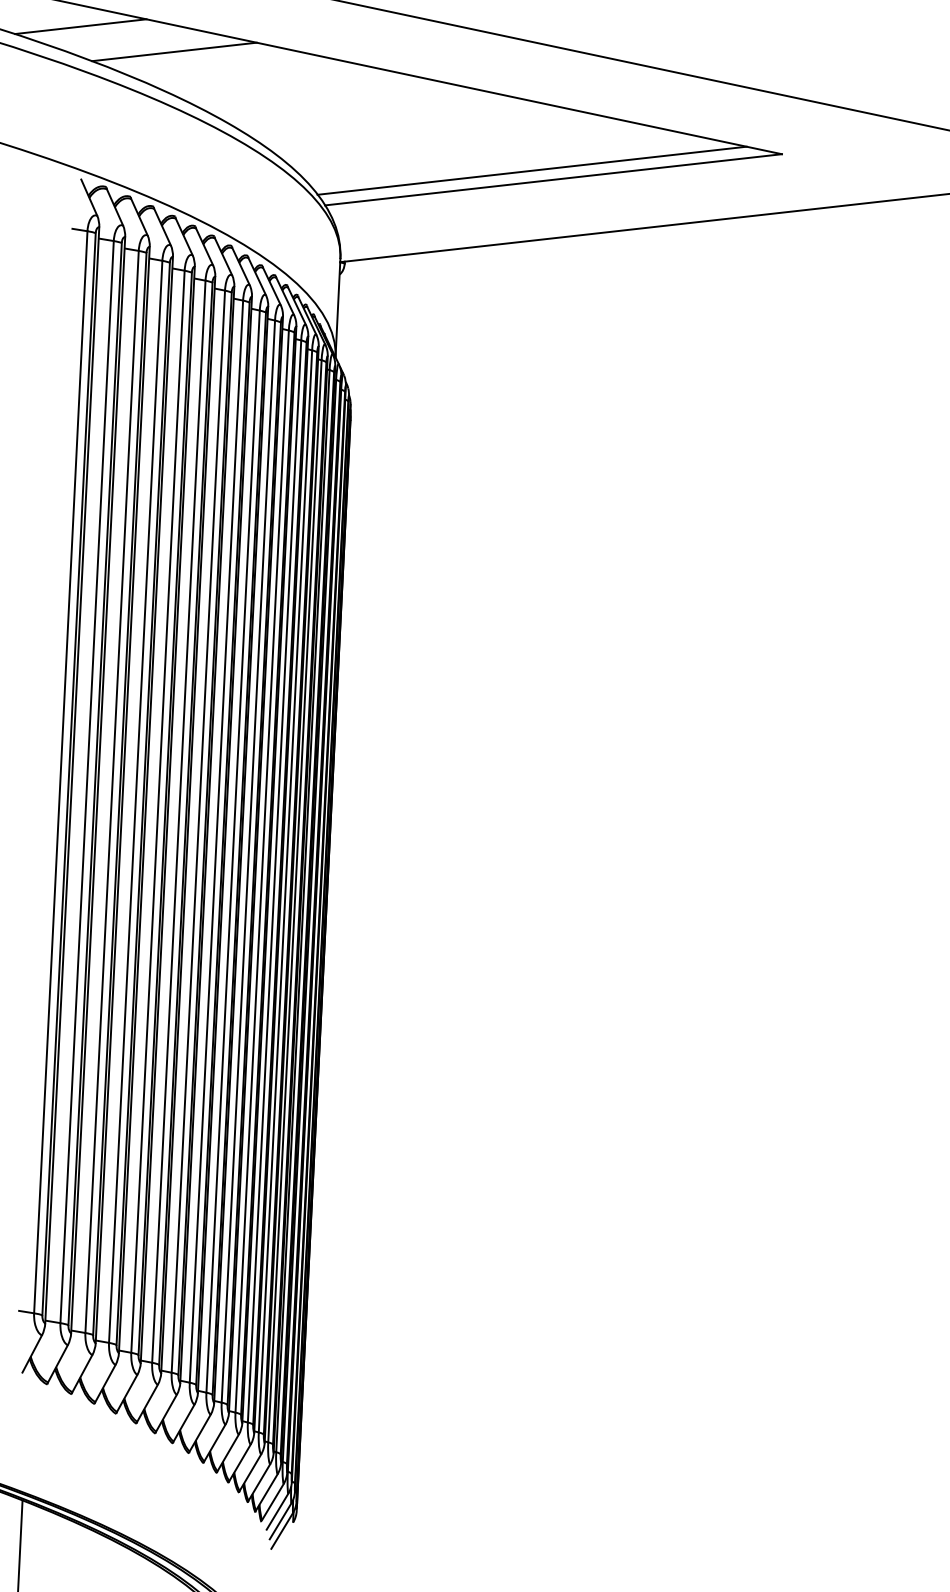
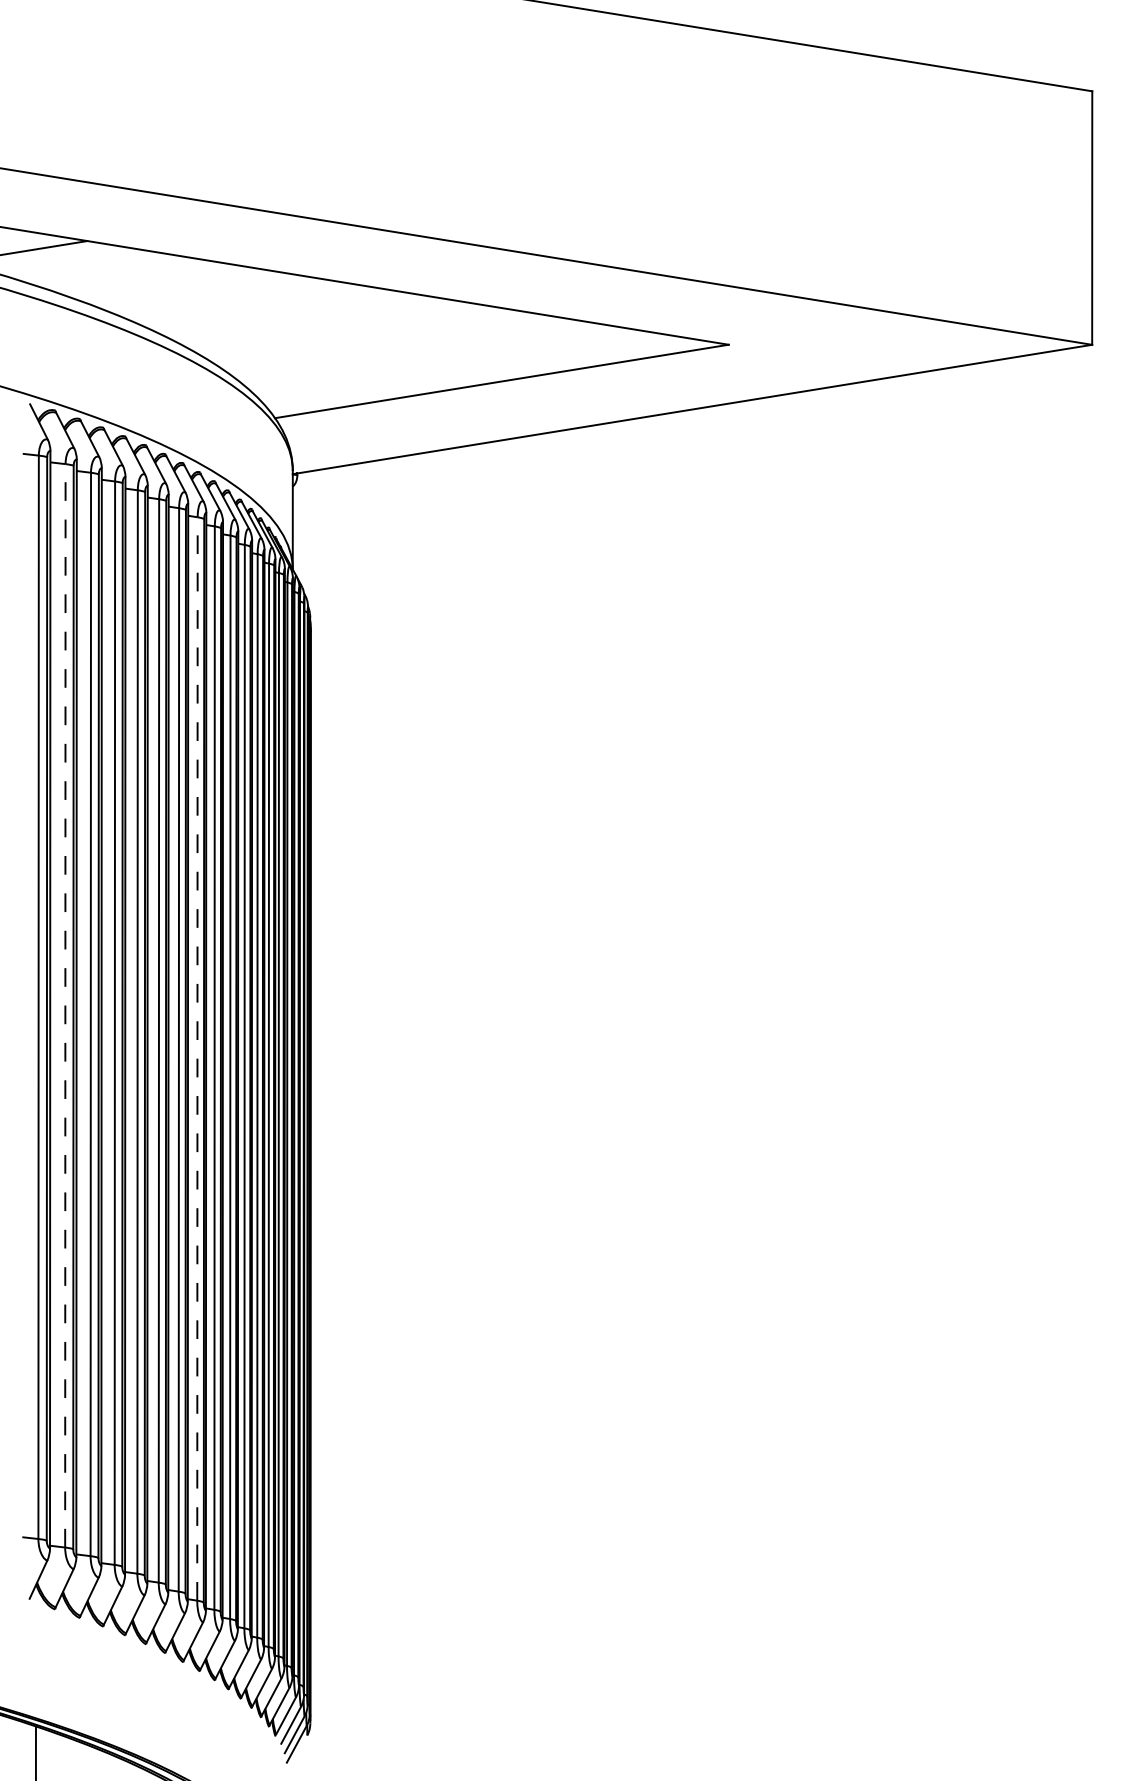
line: (173, 52) -> (116, 272), removed
line: (531, 170) -> (479, 373), removed
line: (87, 781) -> (65, 1005), solid -> dashed
line: (216, 841) -> (197, 1058), solid -> dashed

